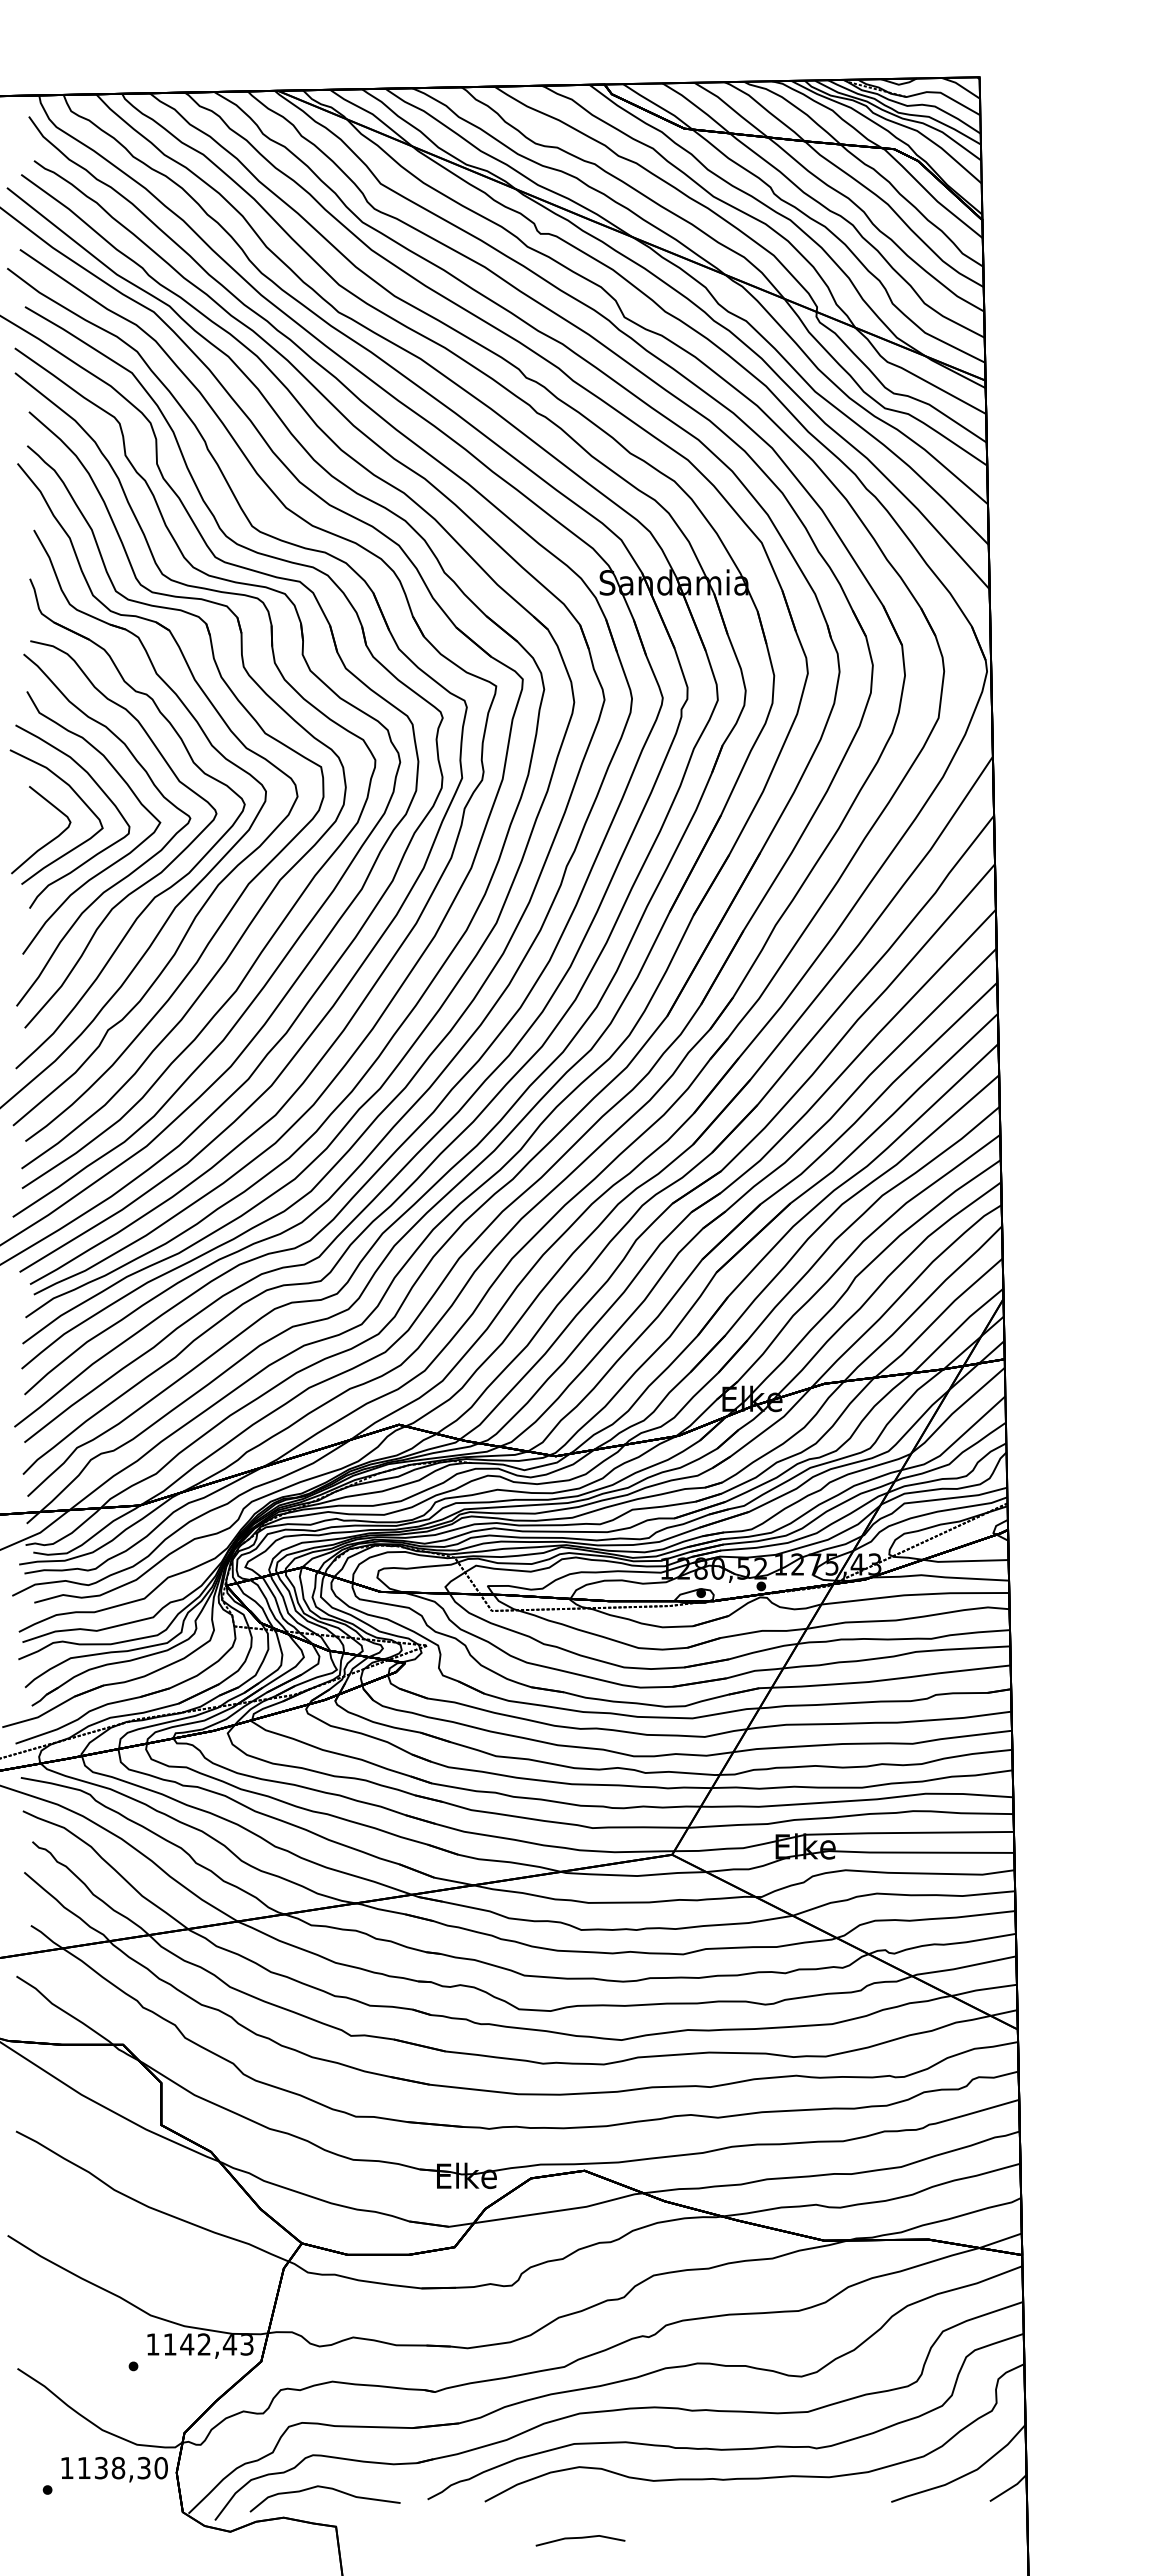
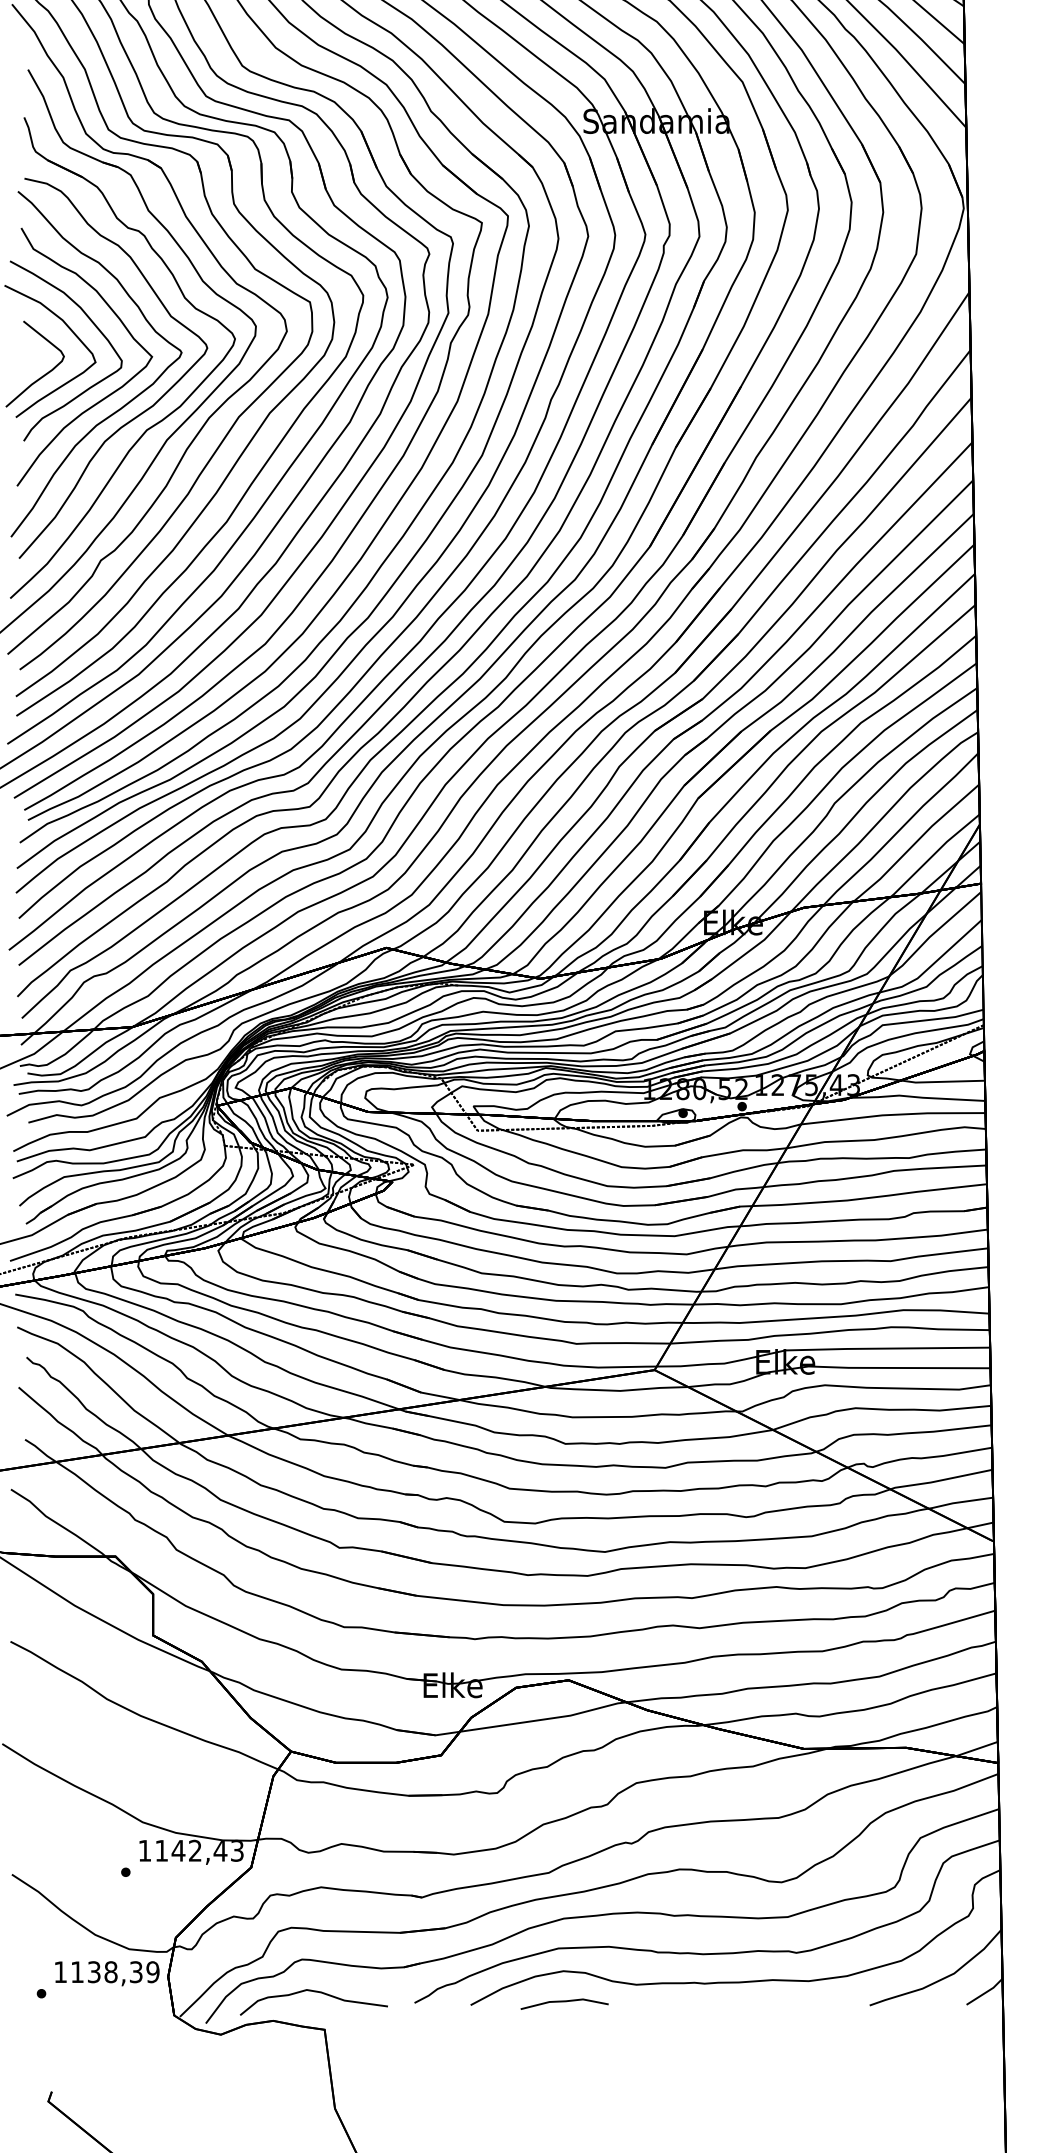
text: (160, 2468) -> (152, 1972), 1138,30 -> 1138,39
line: (580, 2538) -> (564, 2002), moved

